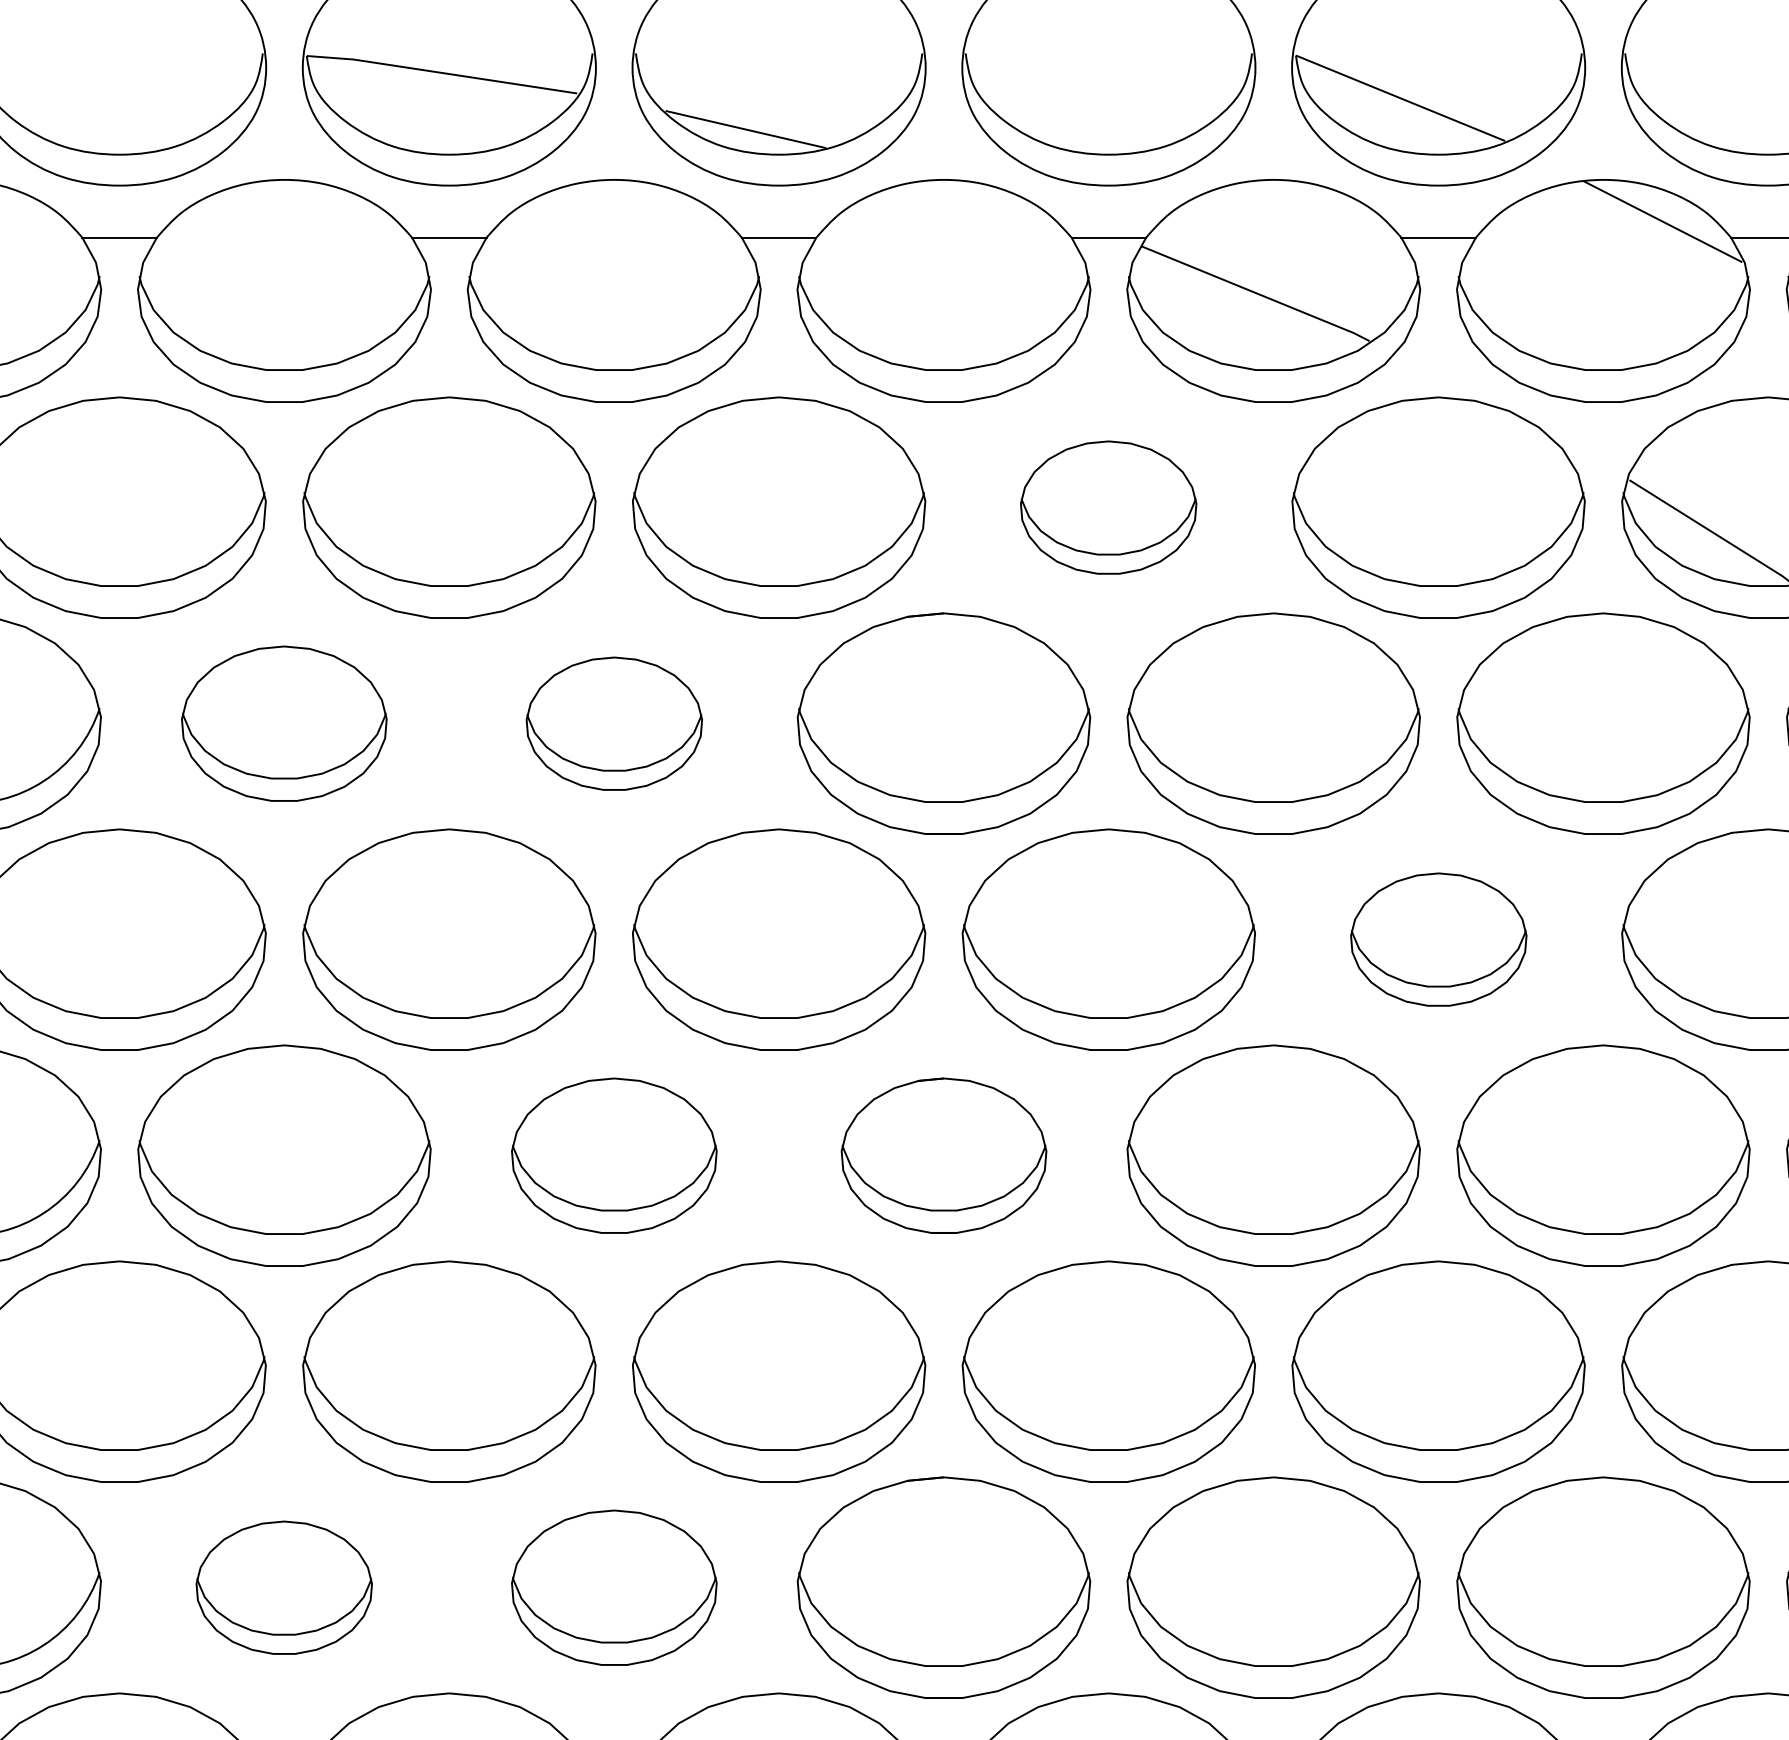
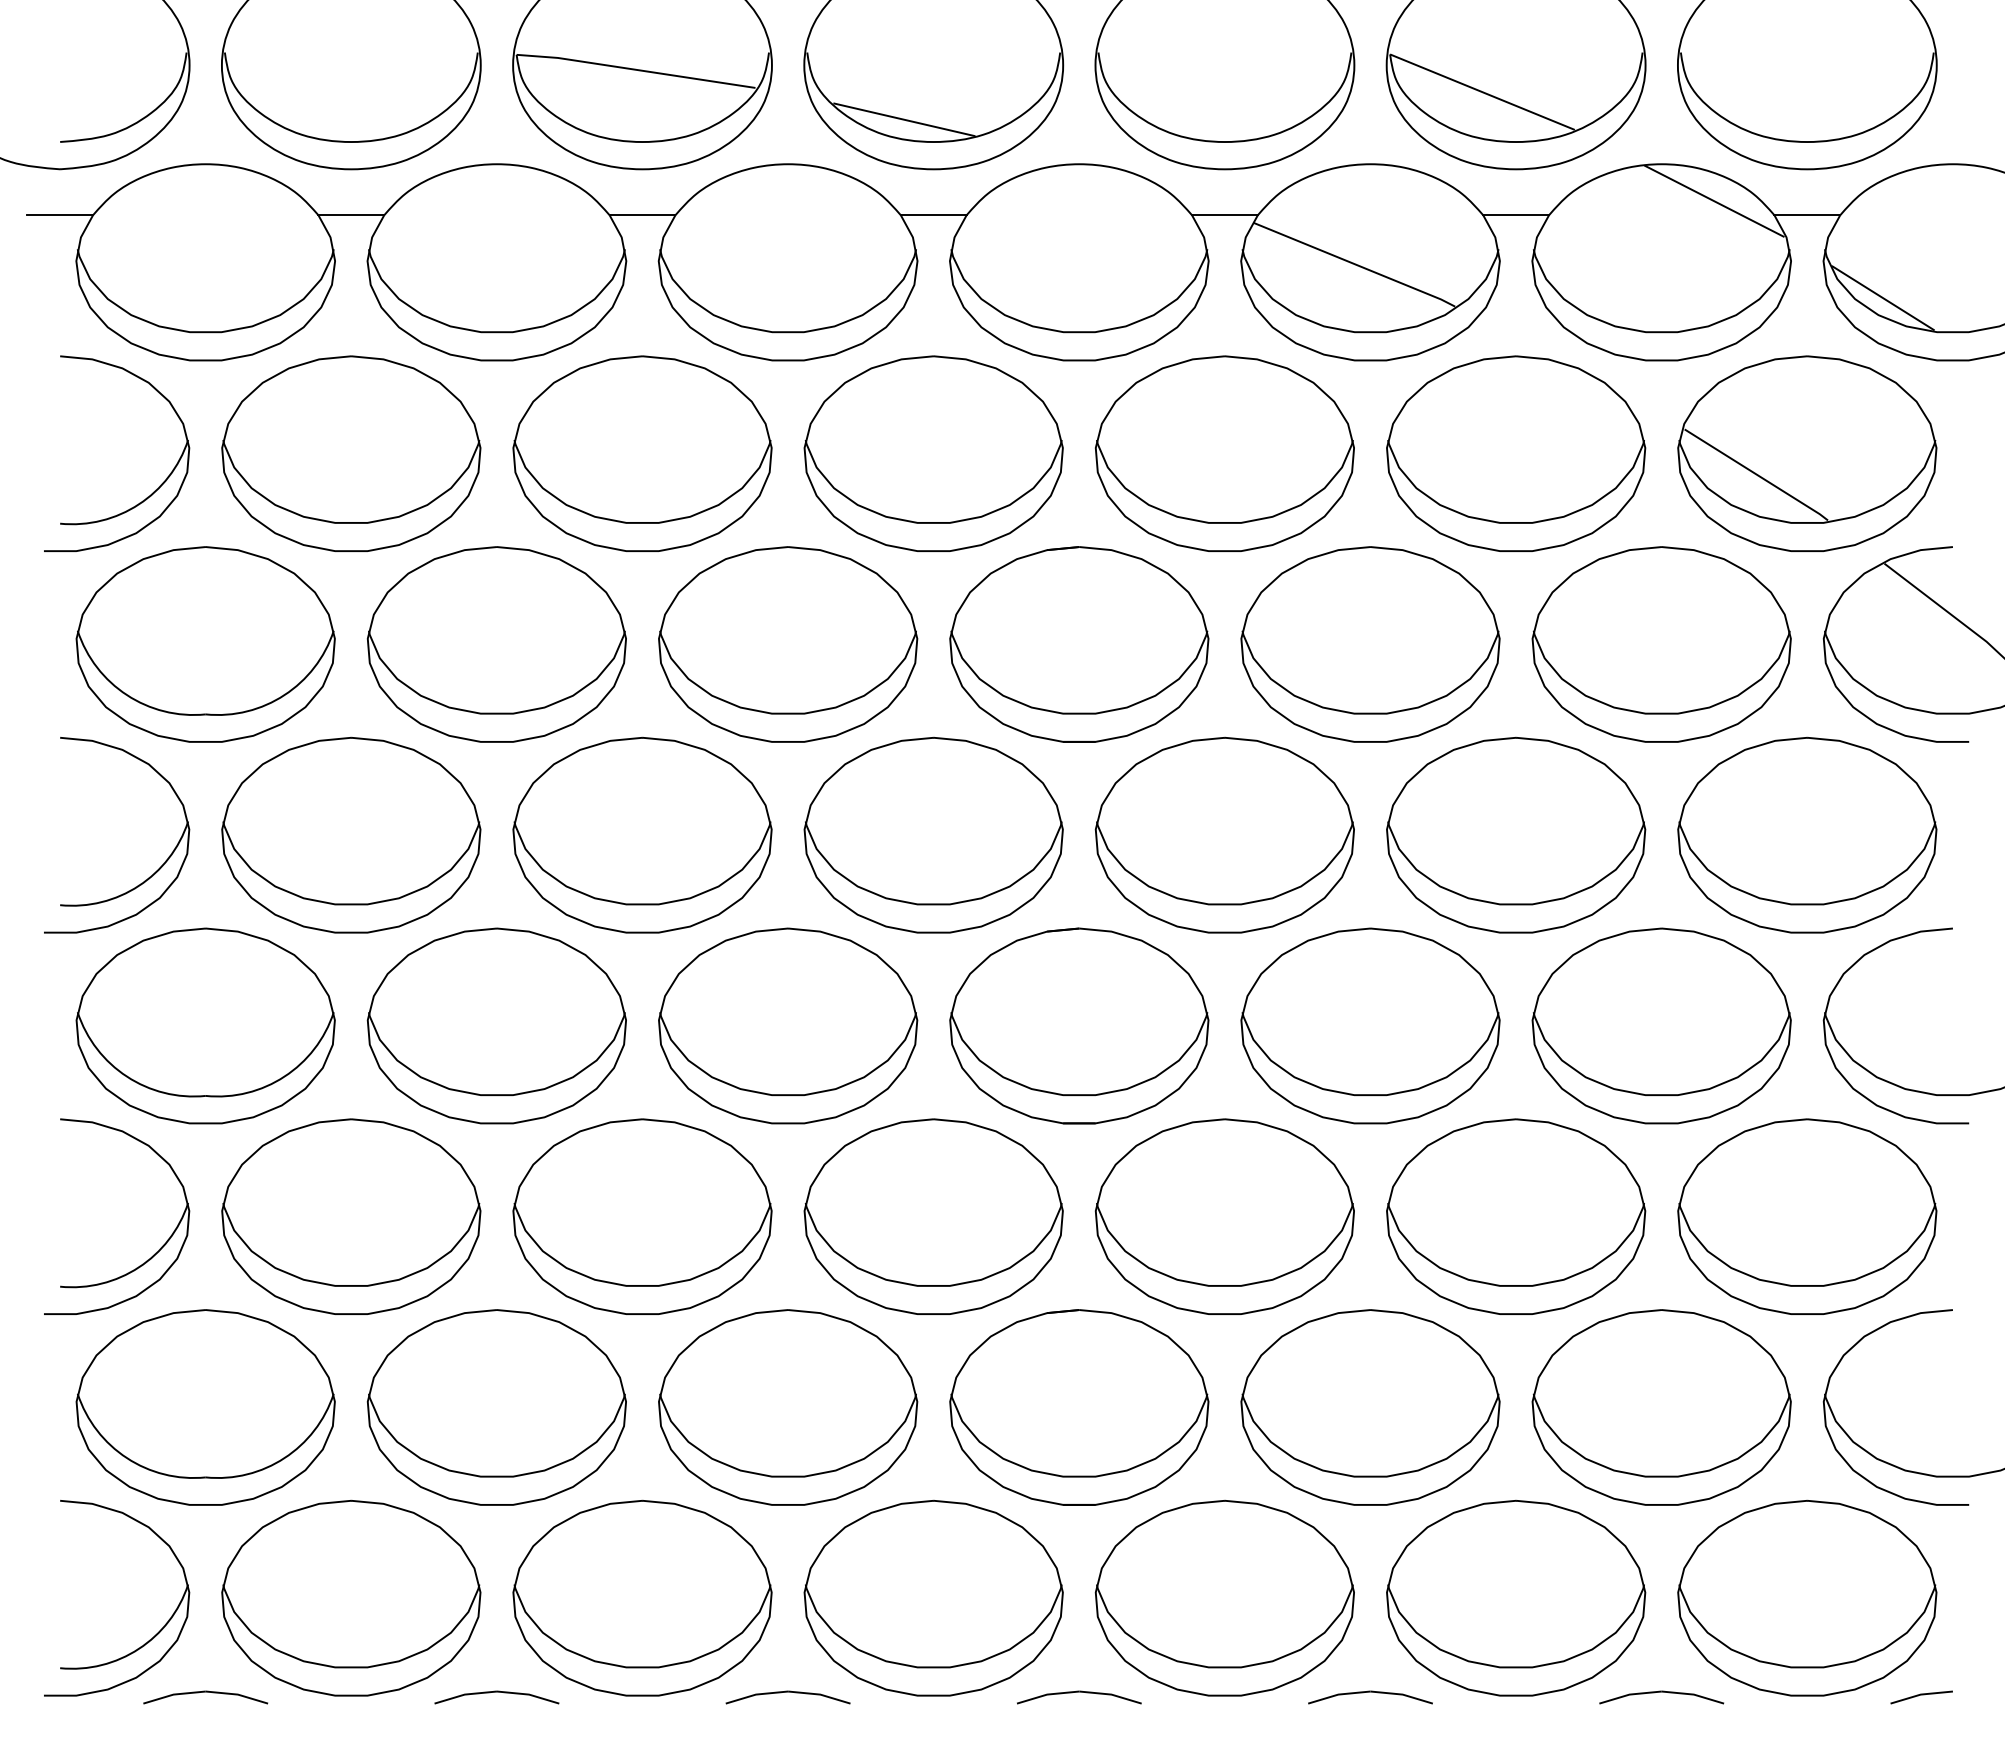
part: (1108, 507) -> (1224, 453), size x1.67
part: (283, 723) -> (496, 644), size x1.43
part: (614, 723) -> (788, 644), size x1.67
part: (1439, 938) -> (1516, 834), size x1.67
part: (614, 1155) -> (788, 1025), size x1.43
part: (944, 1155) -> (1079, 1025), size x1.43
part: (283, 1587) -> (496, 1407), size x1.67
part: (614, 1587) -> (788, 1407), size x1.43

